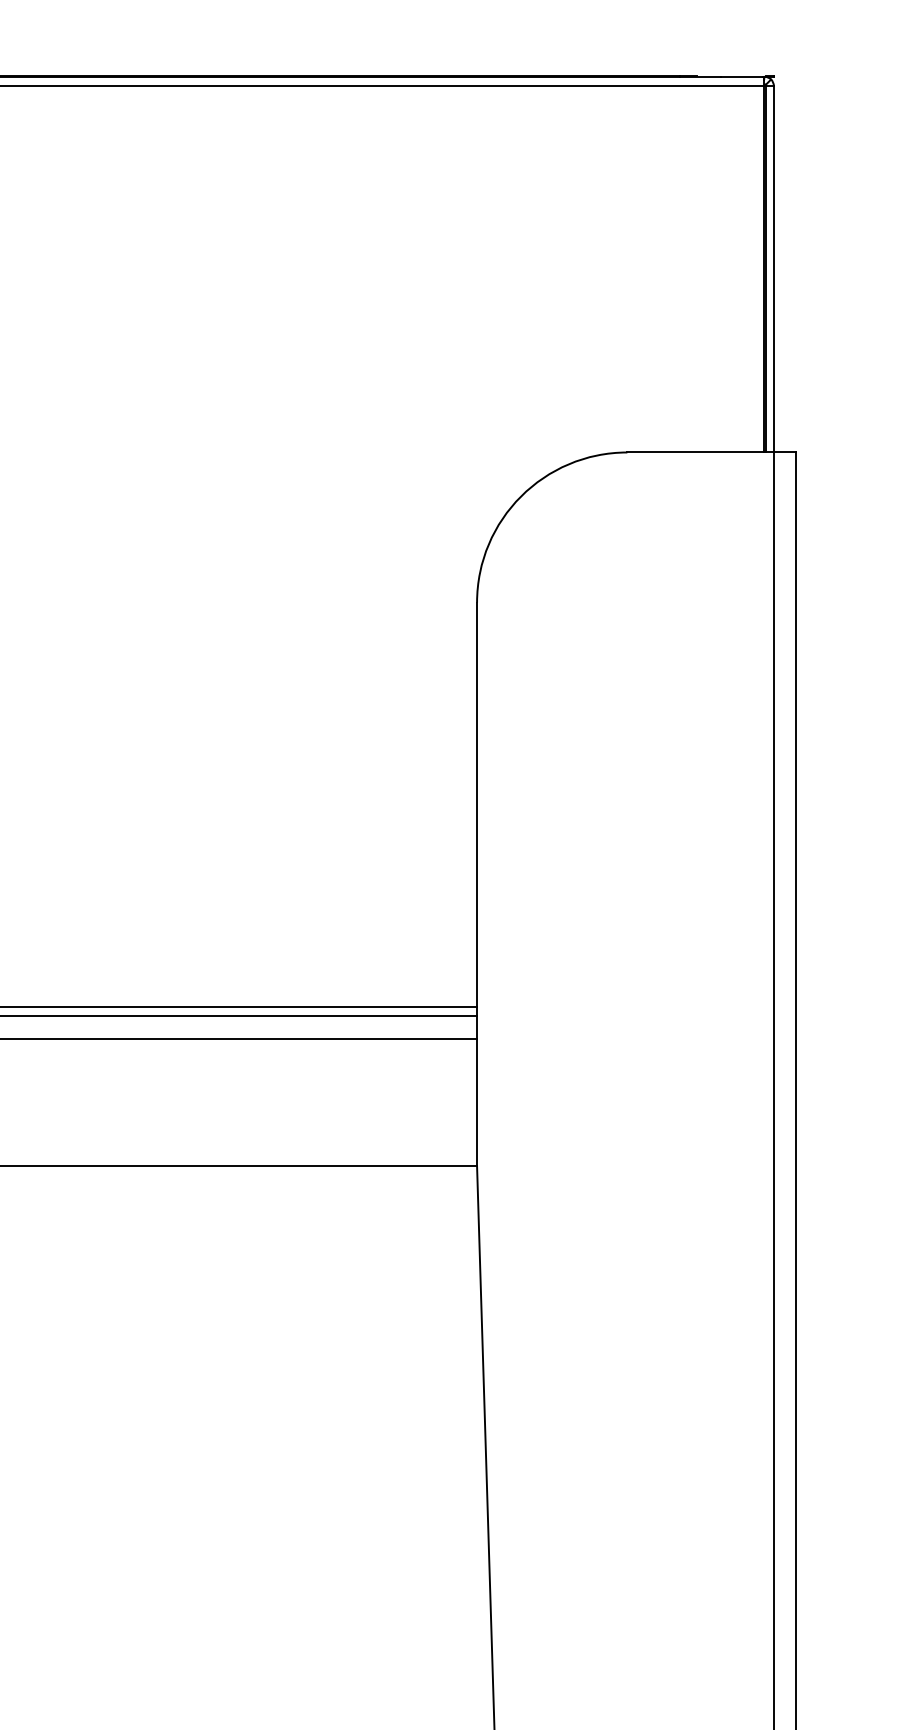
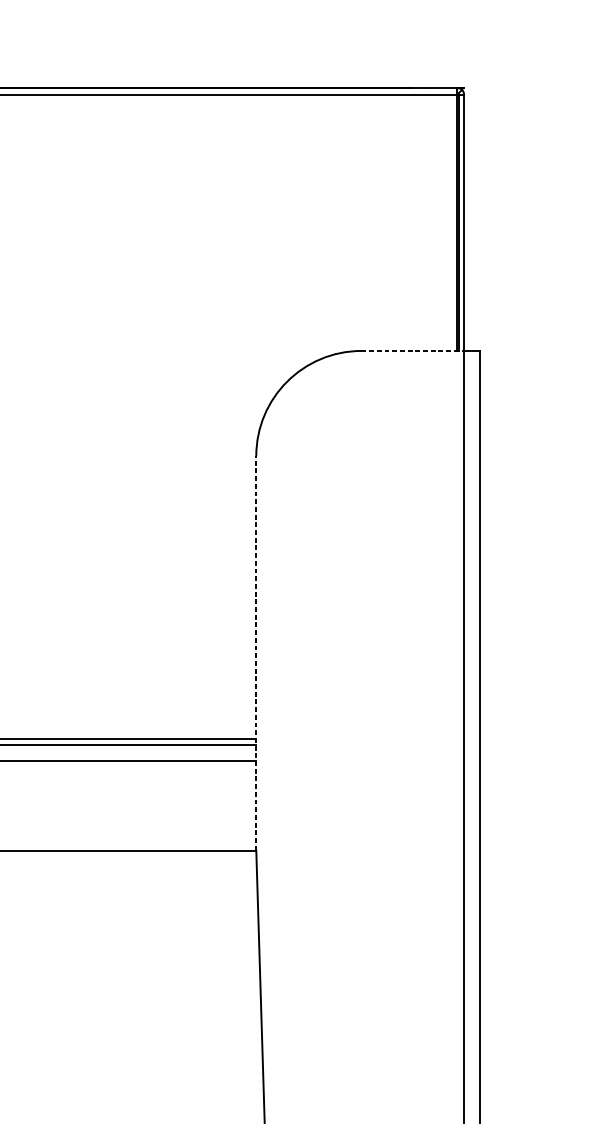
line: (701, 452) -> (413, 350), solid -> dashed
line: (477, 884) -> (256, 653), solid -> dashed

